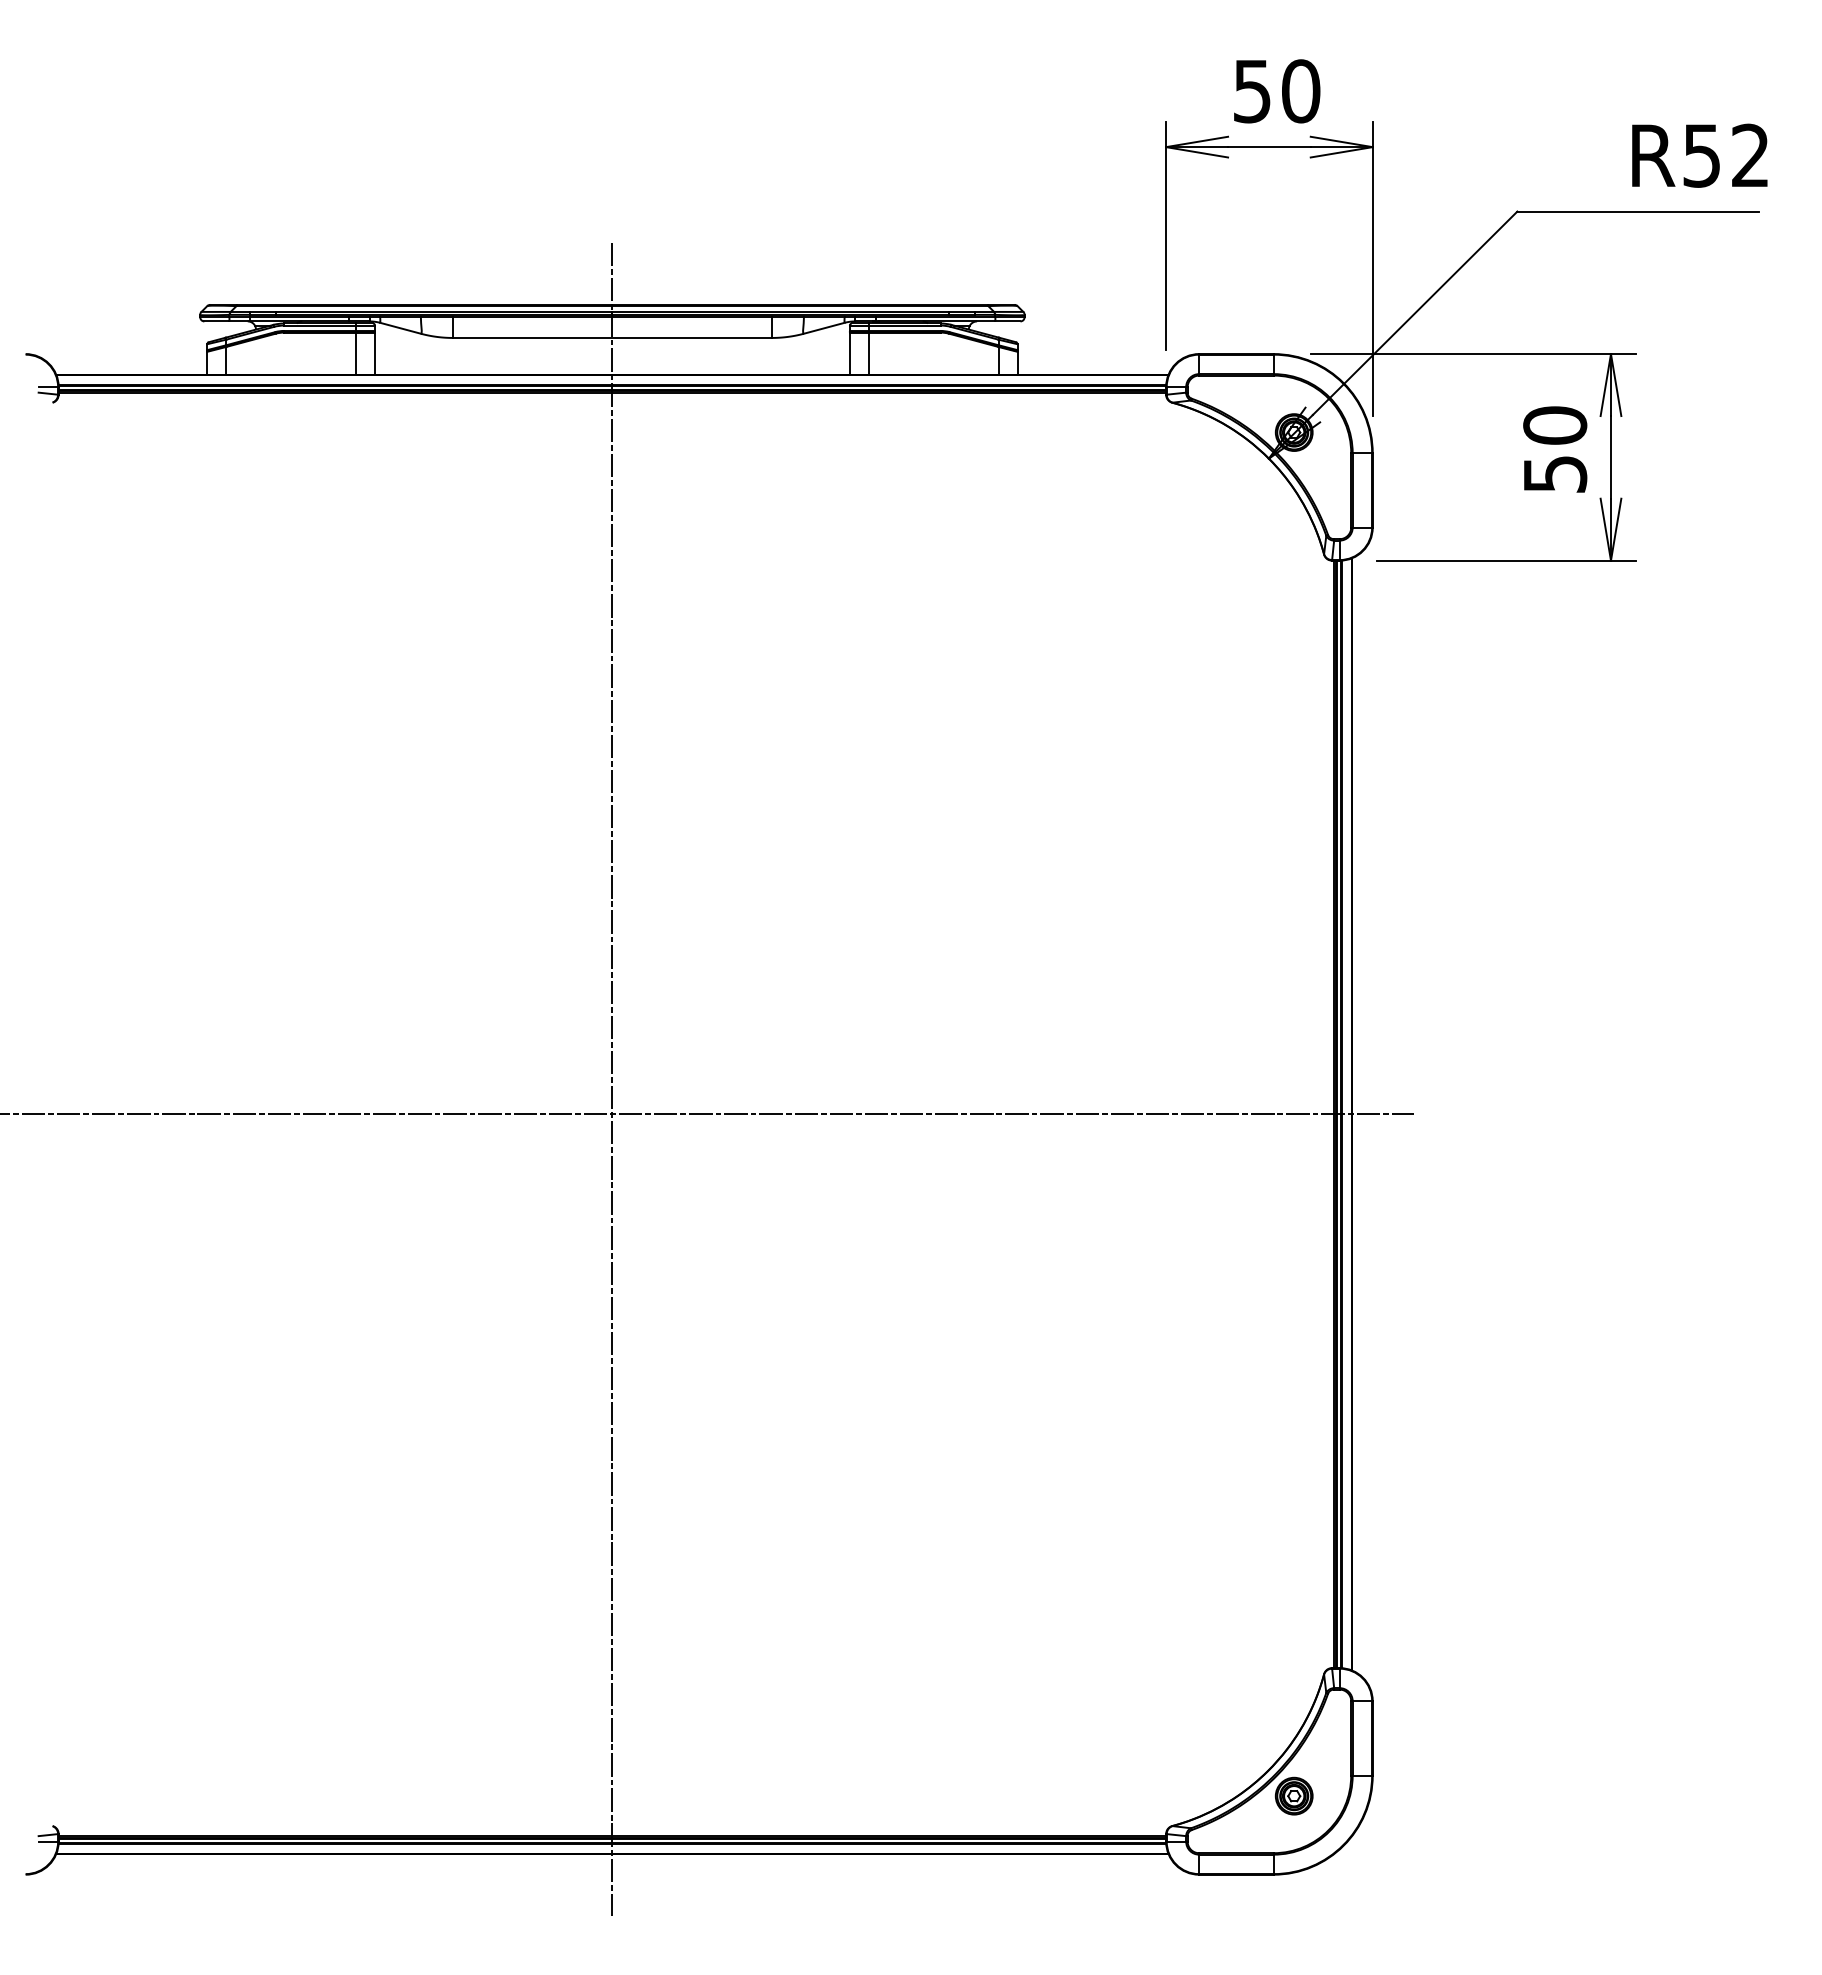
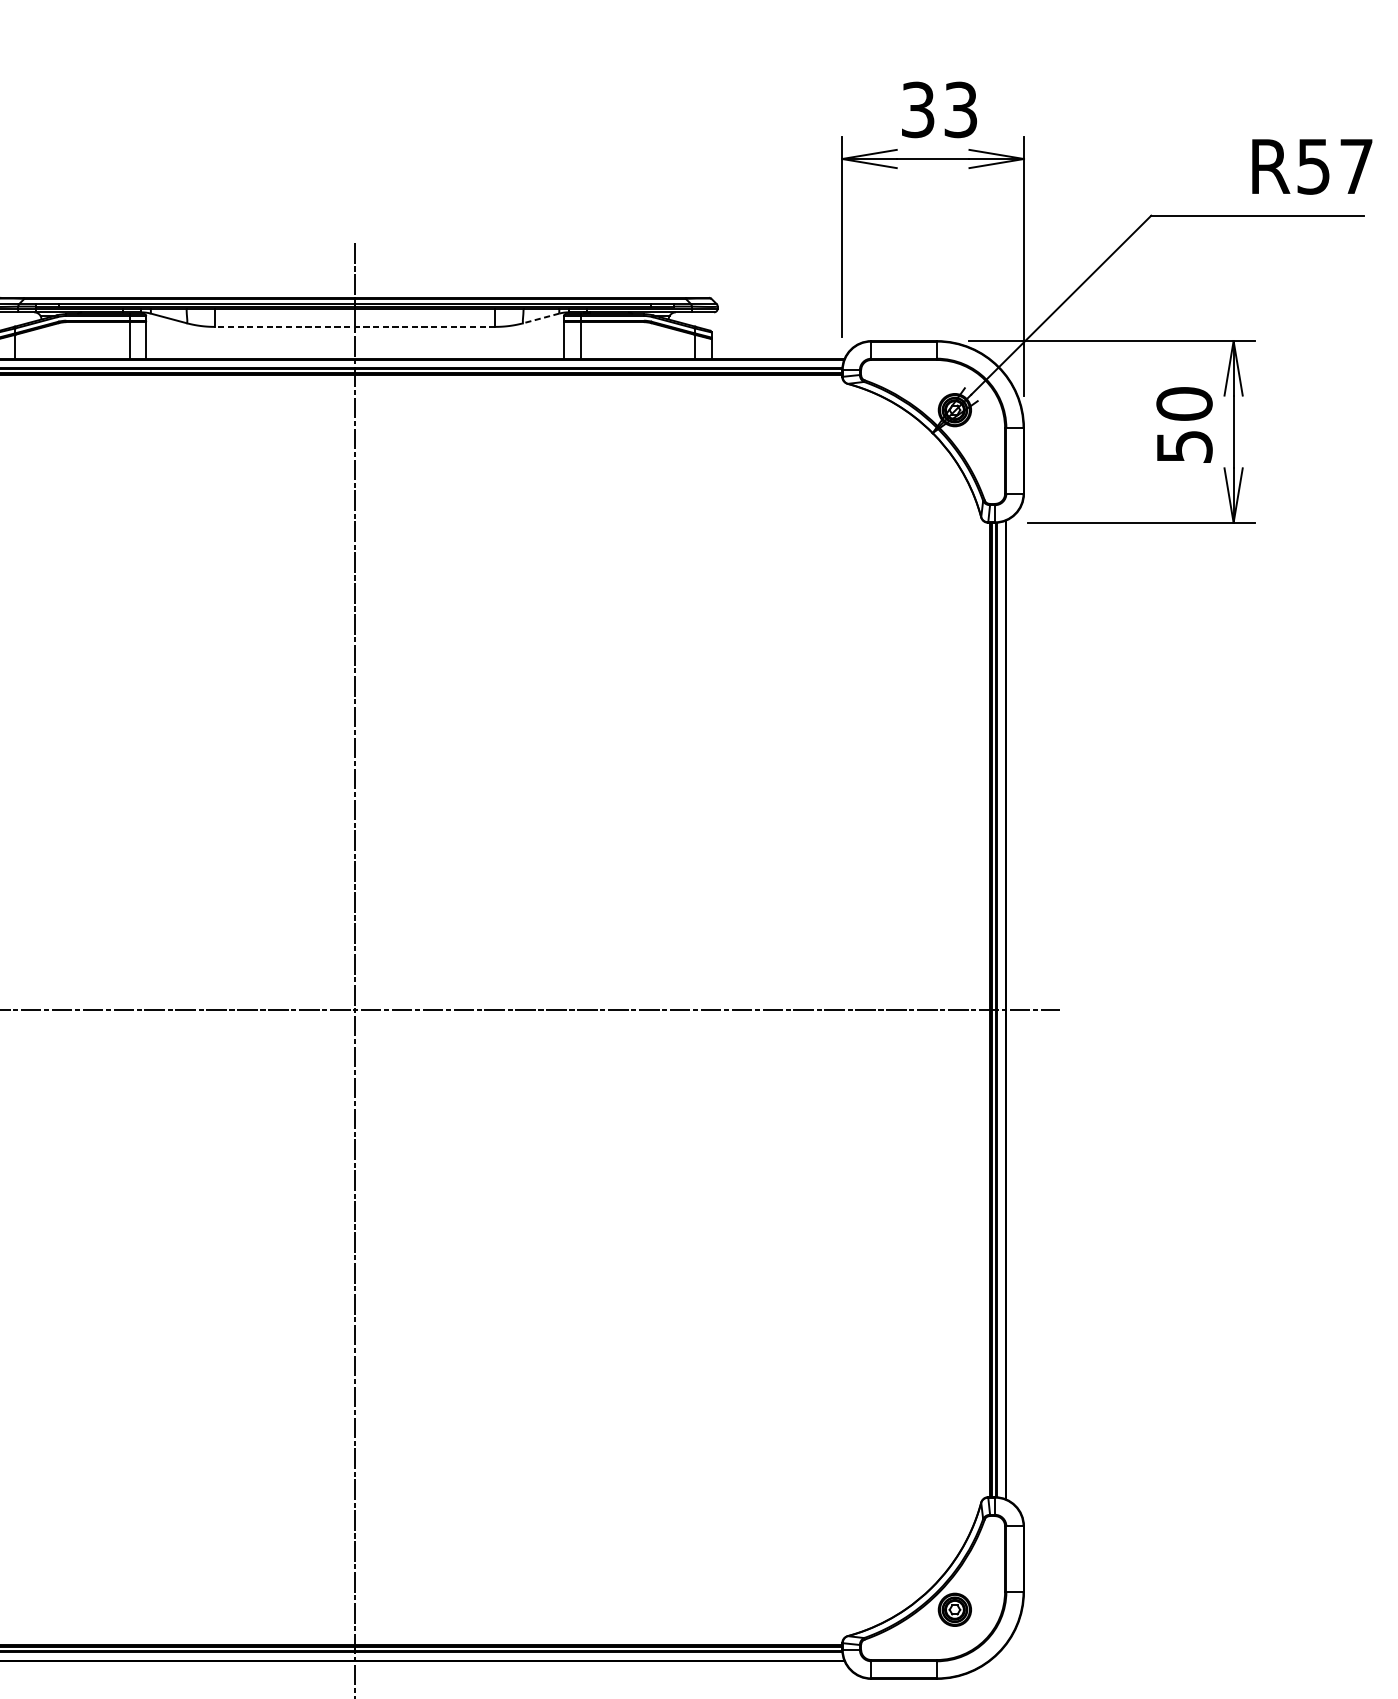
text: (1277, 91) -> (940, 110), 50 -> 33
text: (1750, 154) -> (1356, 165), R52 -> R57
line: (823, 328) -> (540, 318), solid -> dashed
line: (611, 337) -> (354, 326), solid -> dashed

